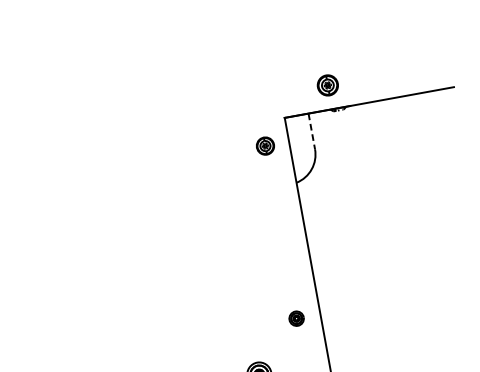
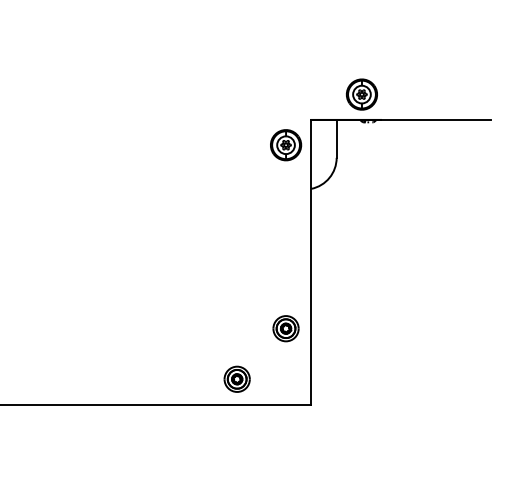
part: (327, 85) -> (361, 94), size x1.43
line: (311, 131) -> (336, 138), dashed -> solid
part: (265, 146) -> (286, 145), size x1.67
part: (296, 318) -> (285, 328), size x1.67

